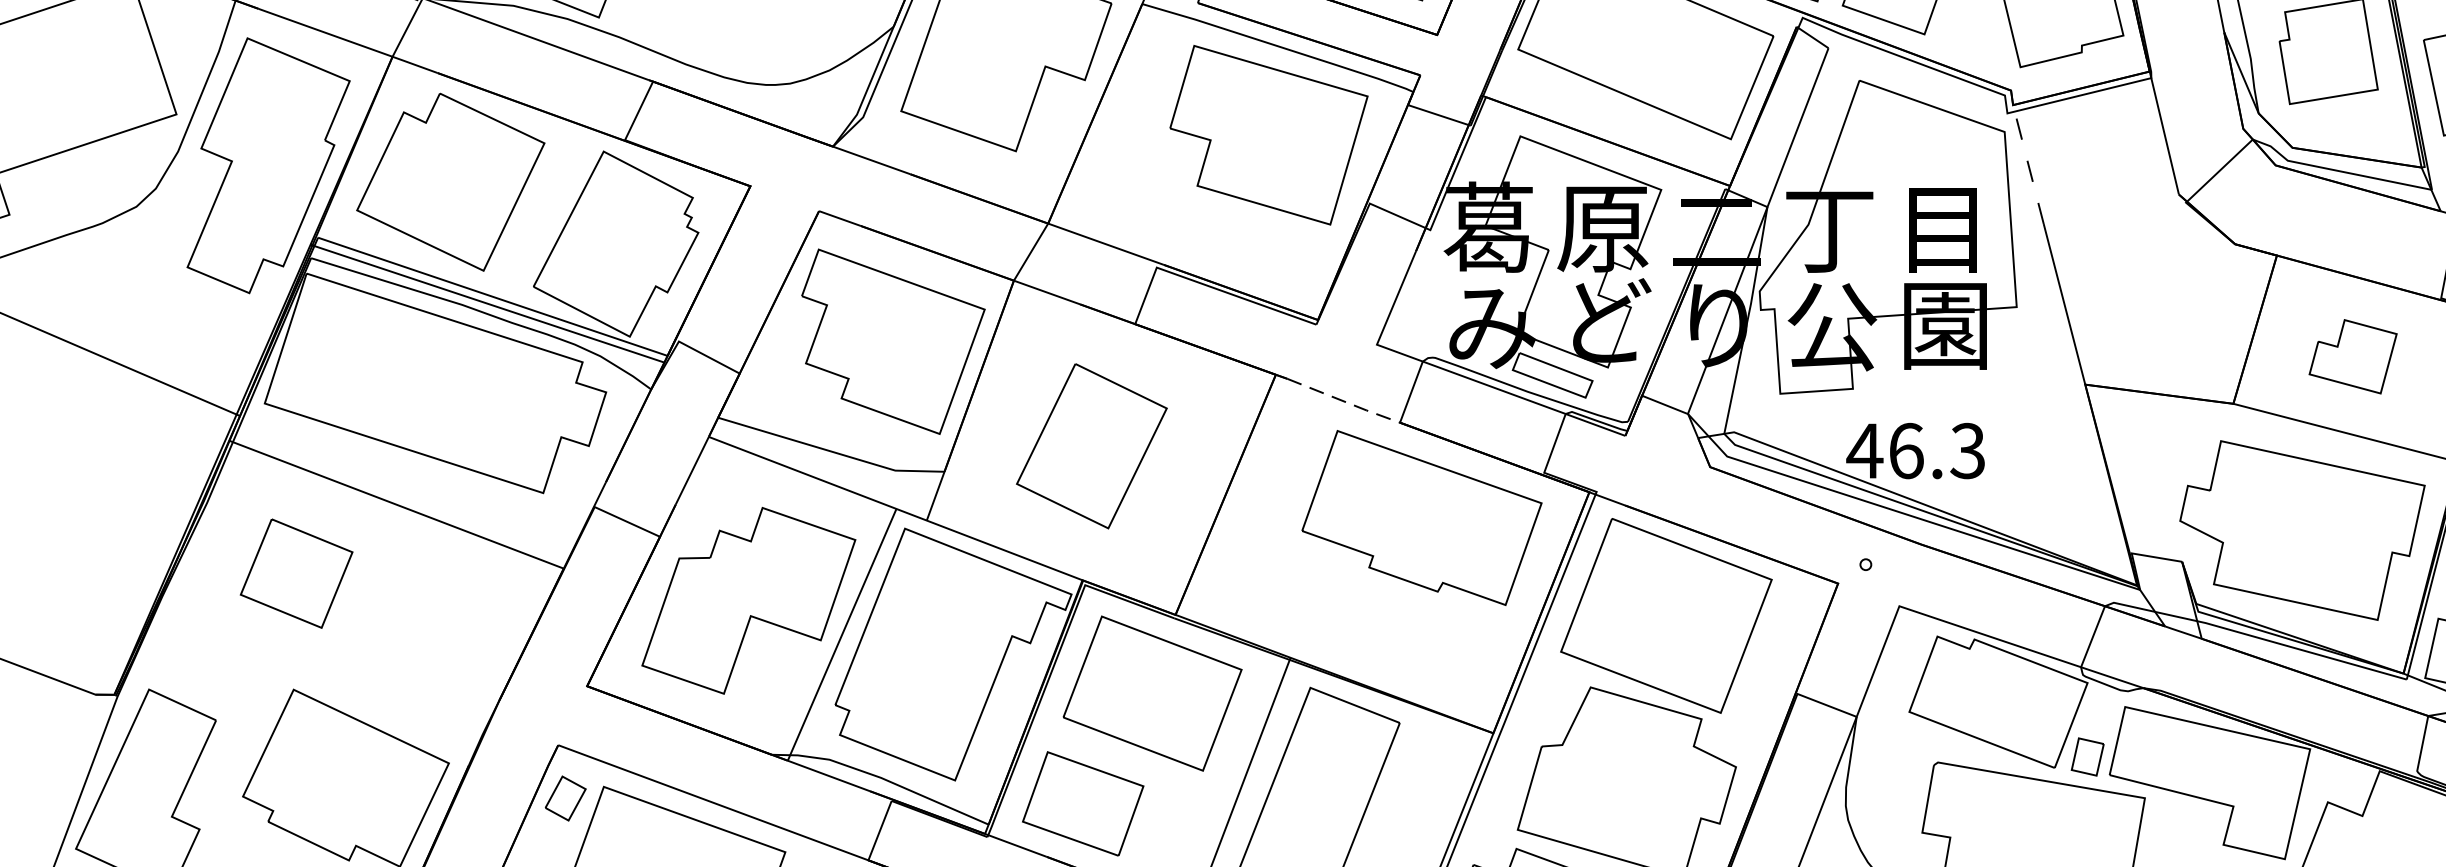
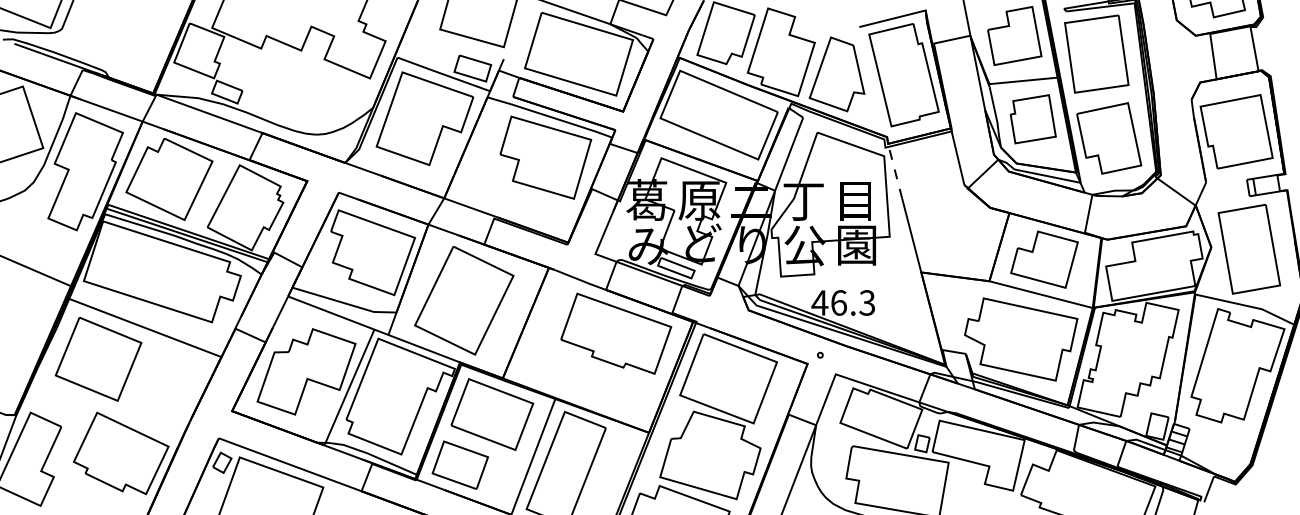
part: (2353, 356) -> (1044, 259), size x1.67
line: (1344, 402) -> (580, 280), dashed -> solid
part: (1092, 445) -> (464, 300), size x1.43
part: (296, 573) -> (98, 359), size x1.67

